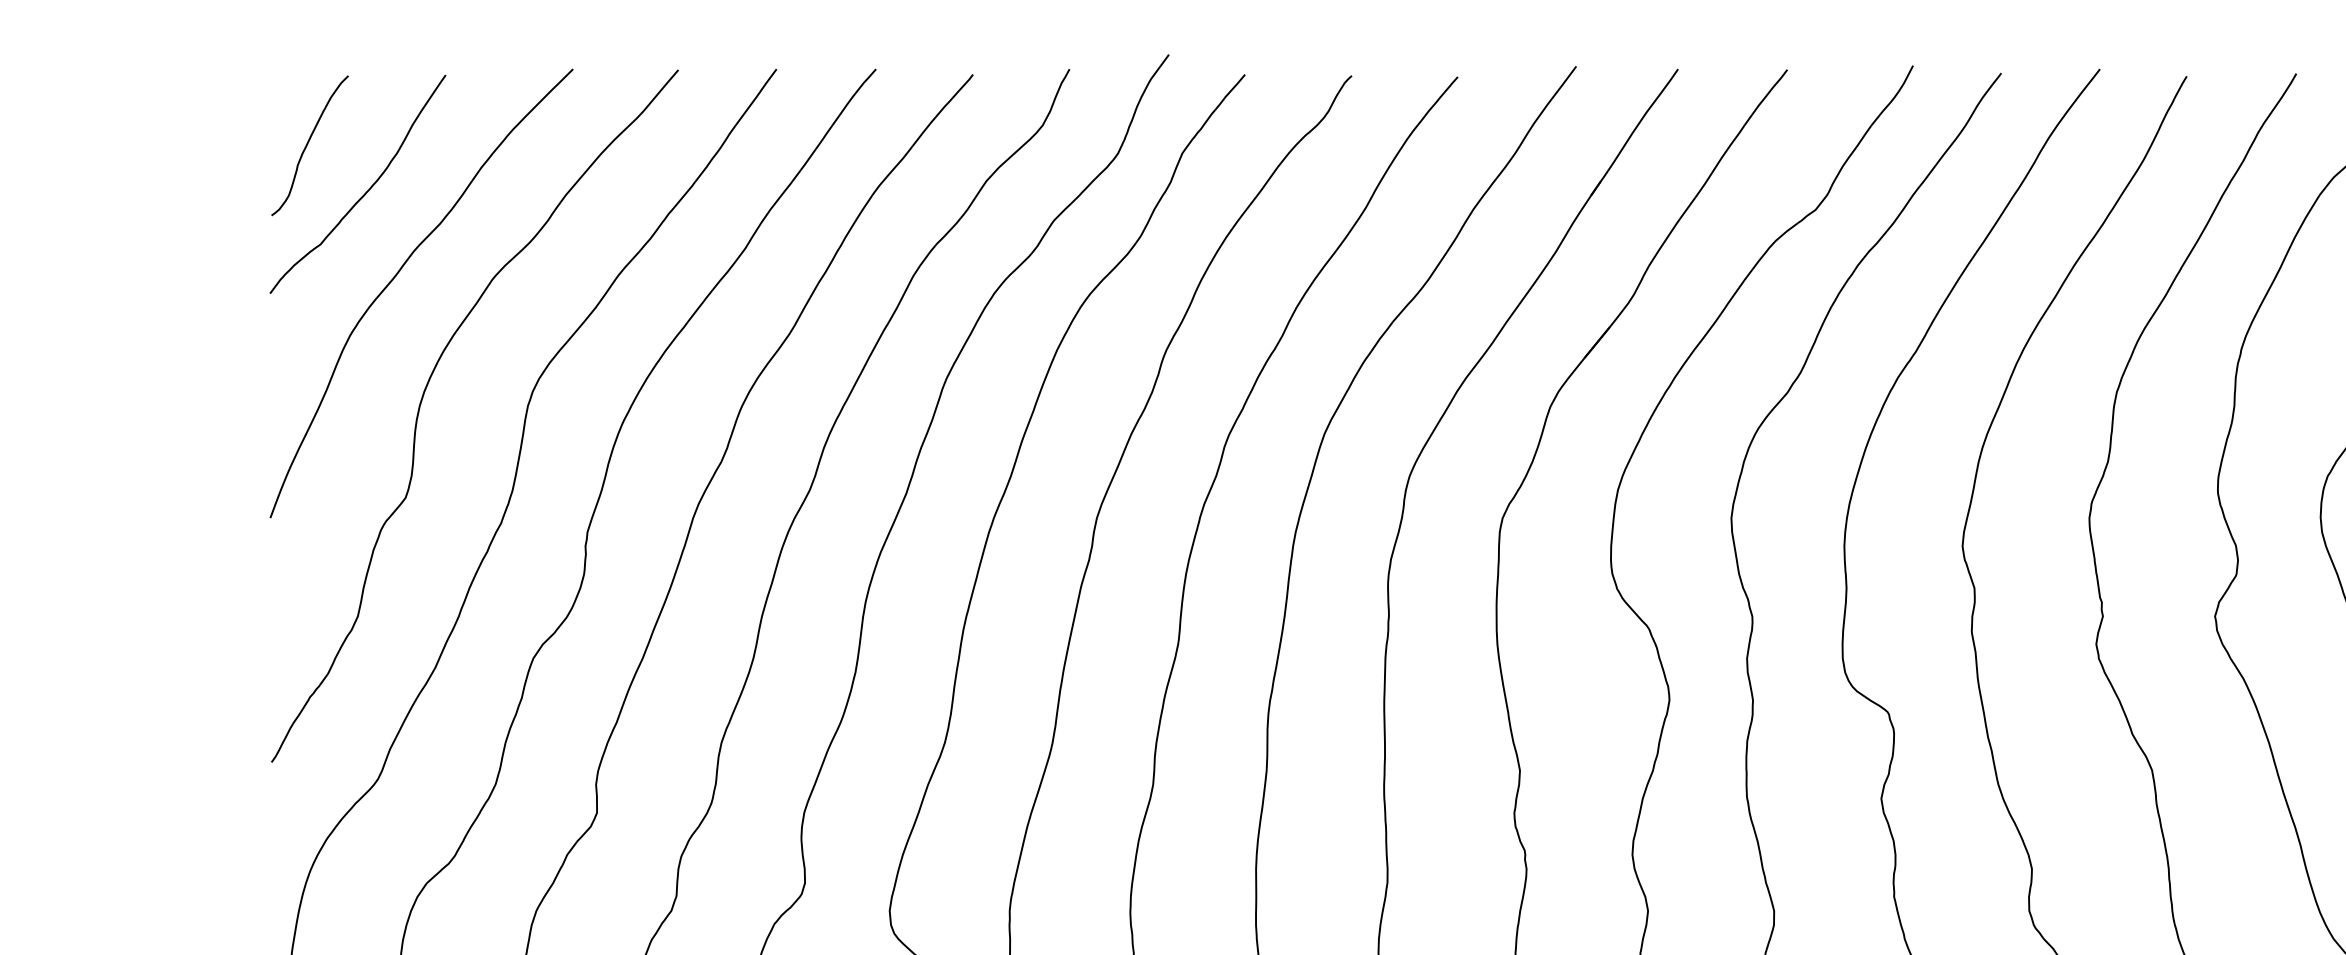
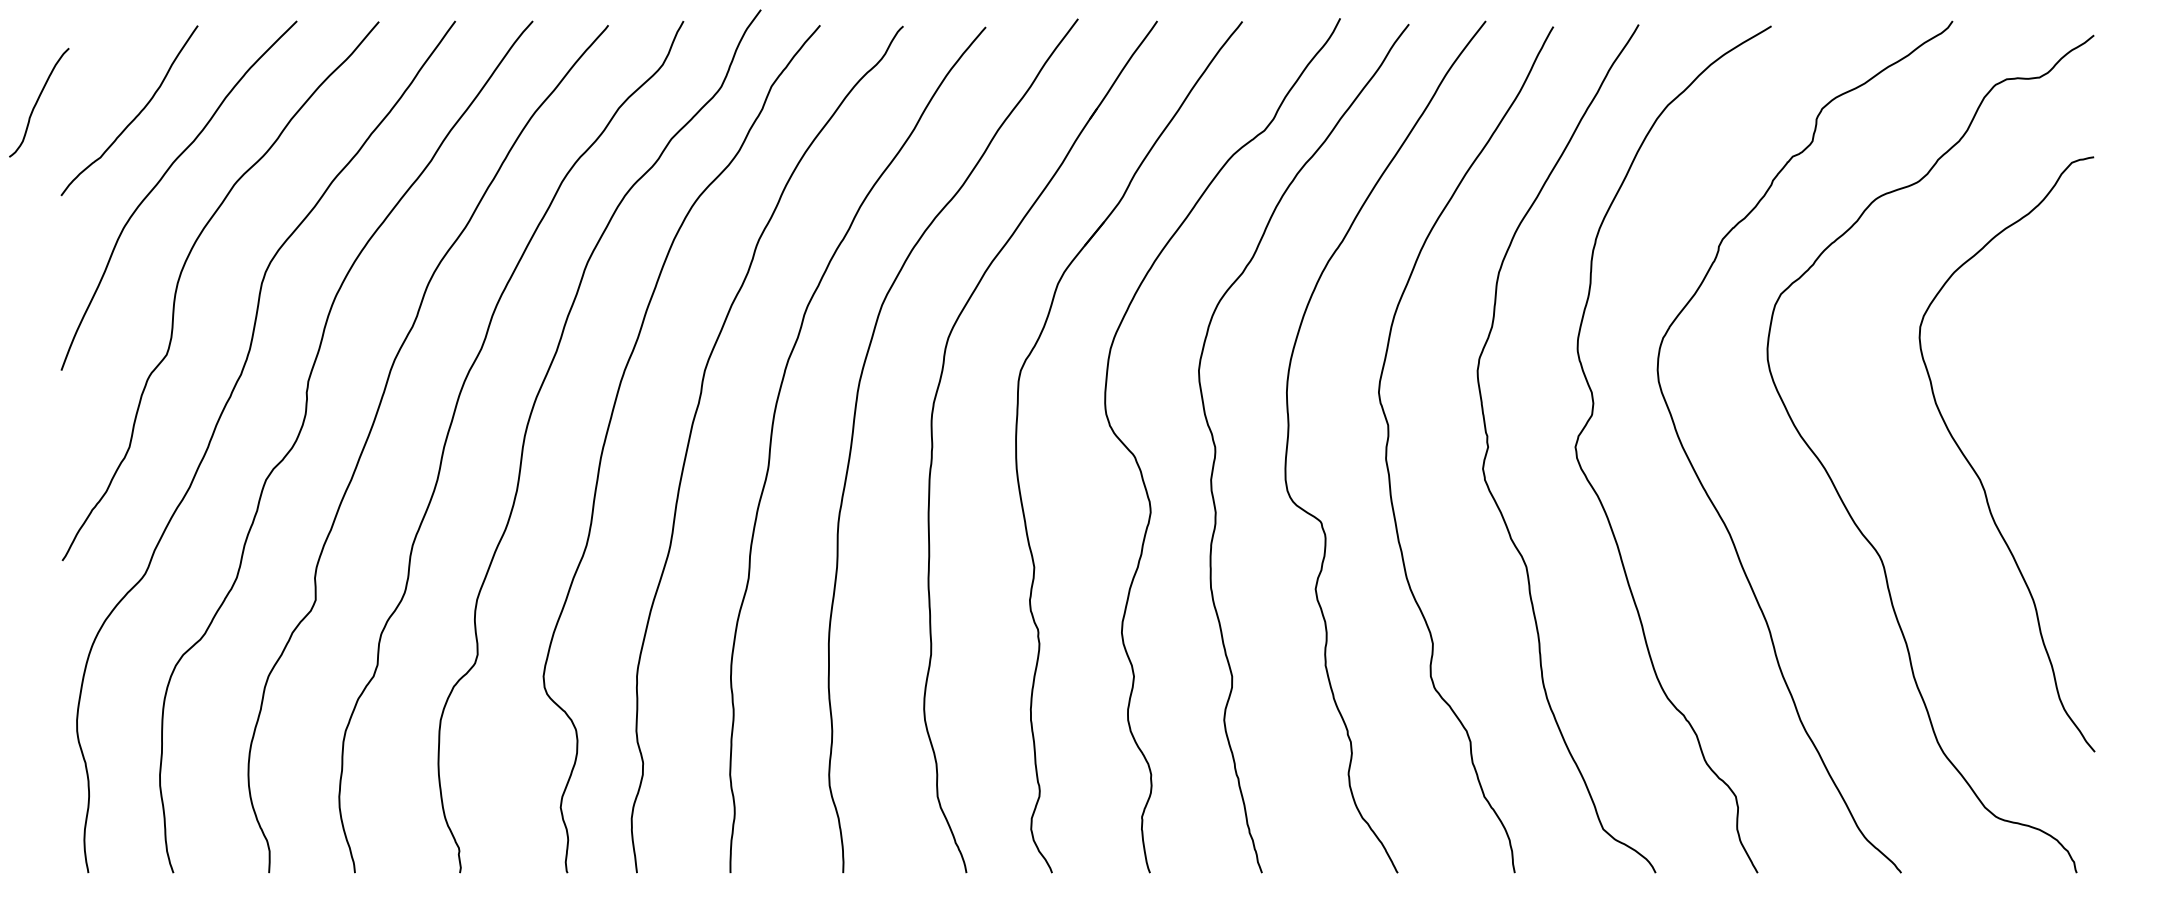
curve: (309, 144) -> (38, 101), moved

